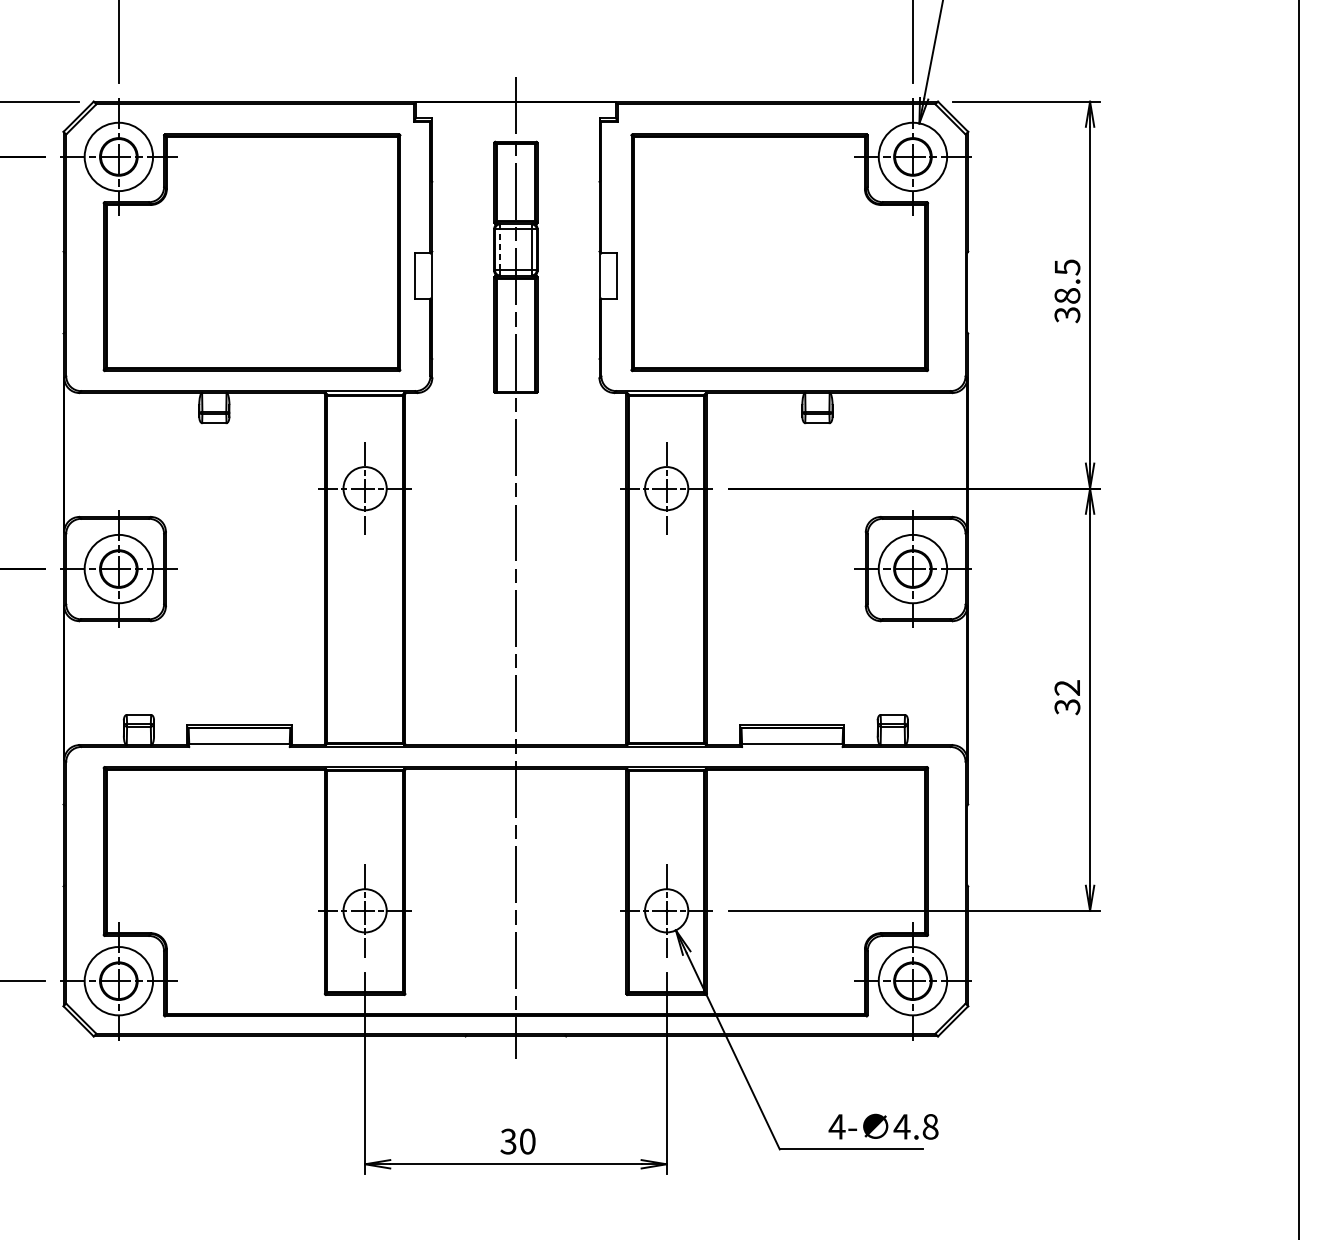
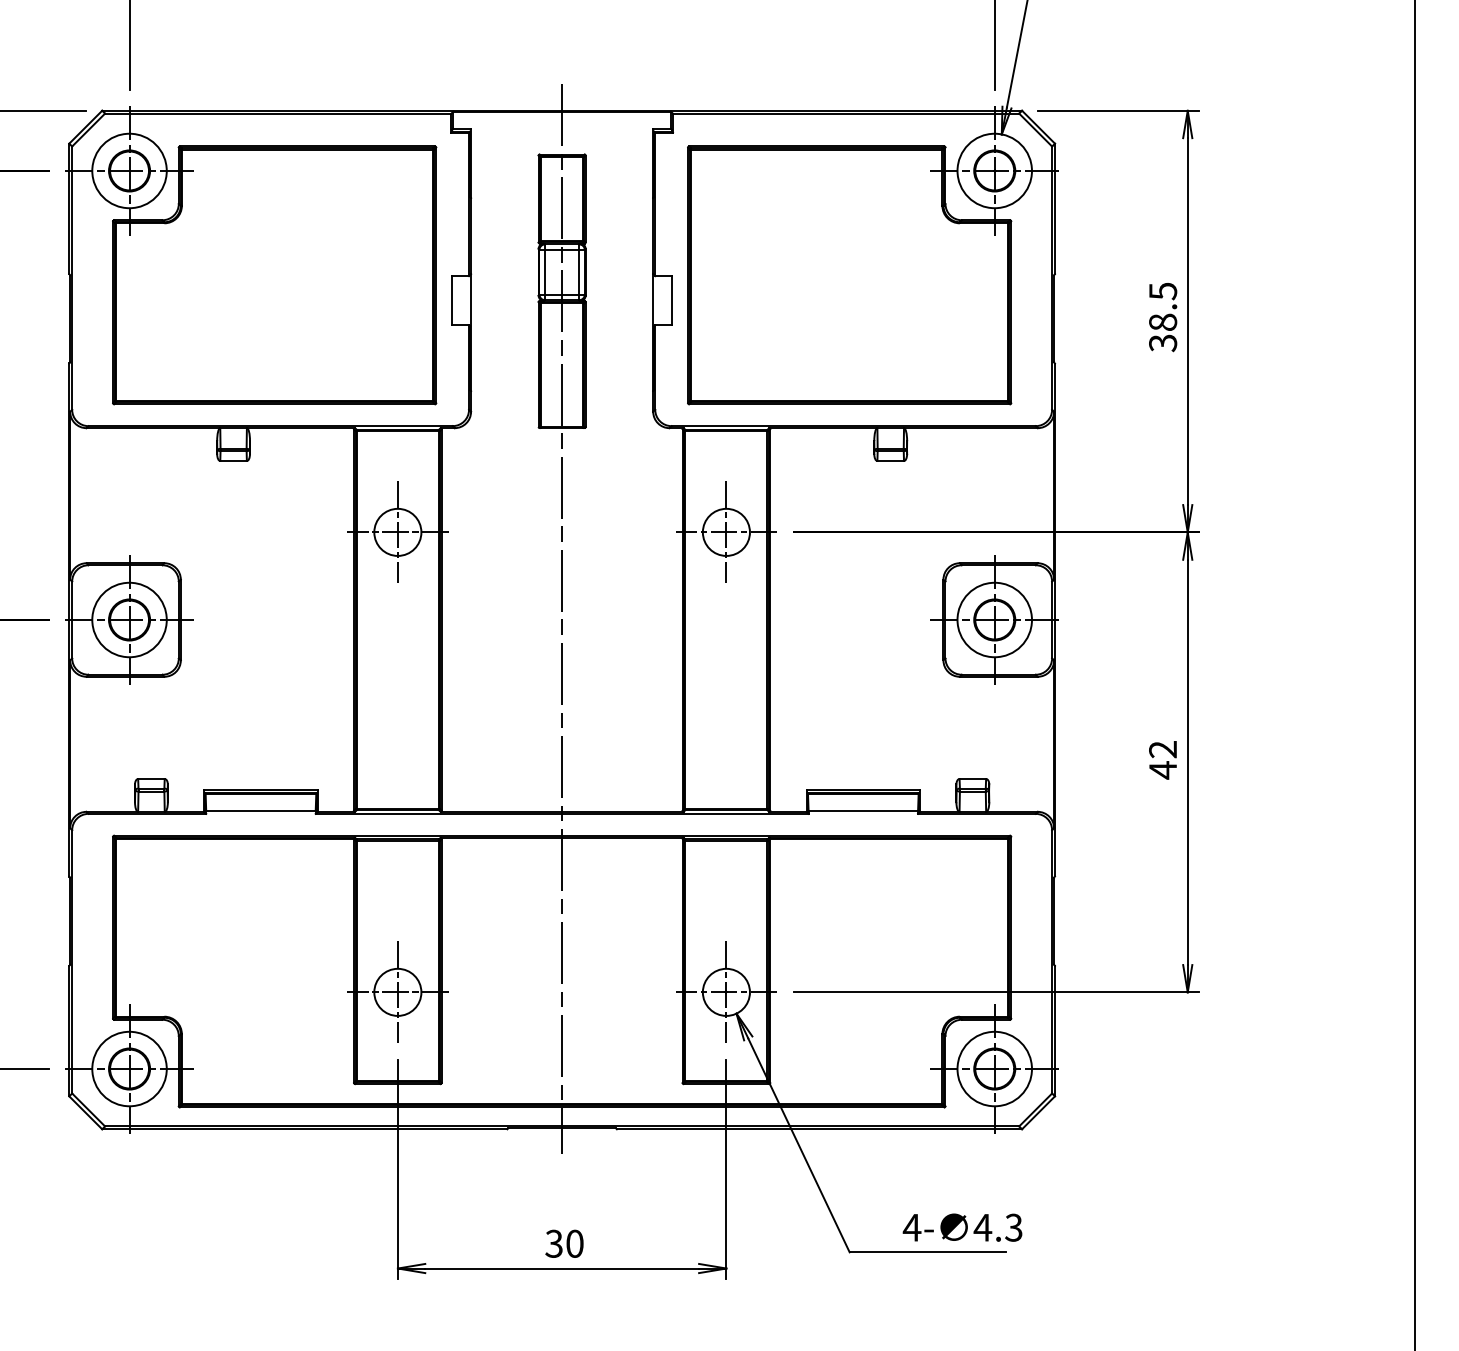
line: (499, 249) -> (544, 271), dashed -> solid
text: (1067, 707) -> (1163, 770), 32 -> 42
text: (930, 1126) -> (1013, 1227), 4.8 -> 4.3

